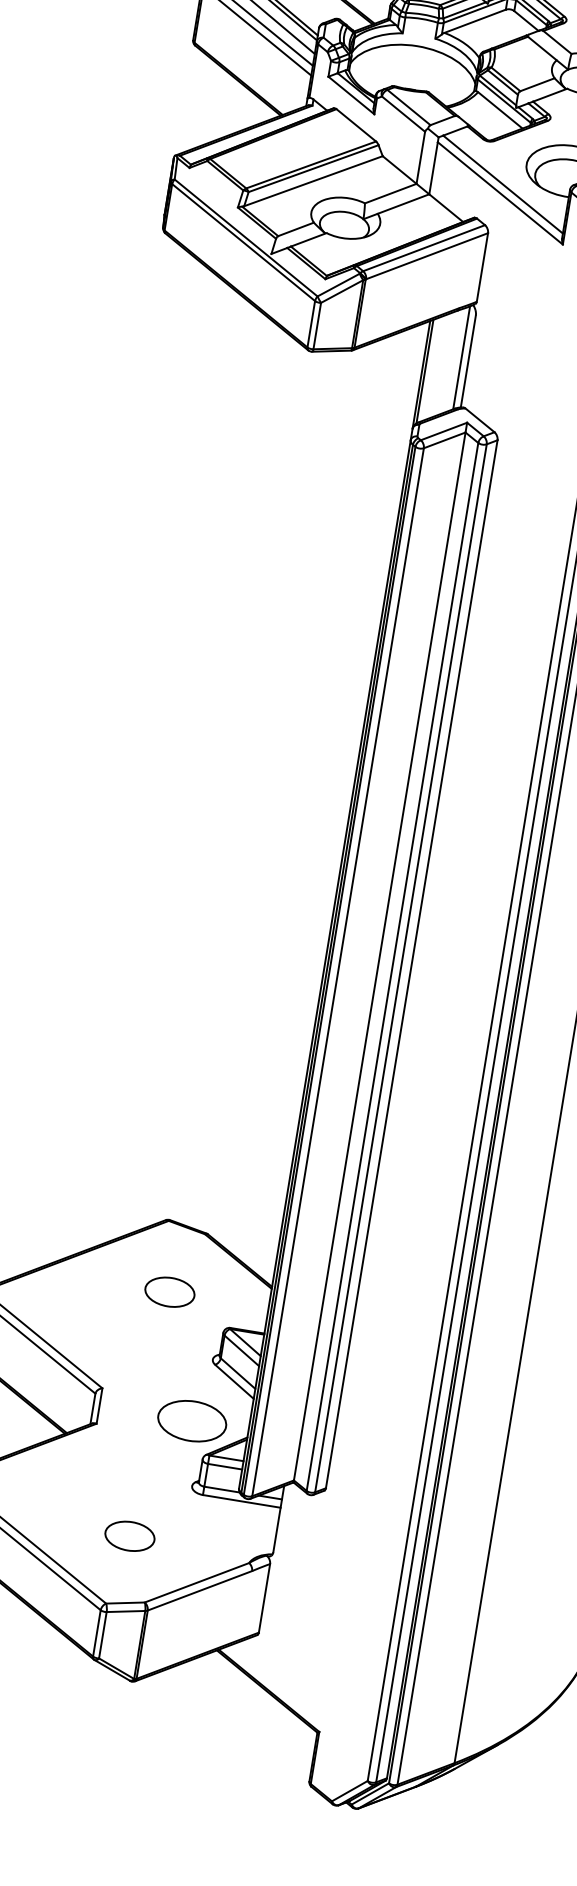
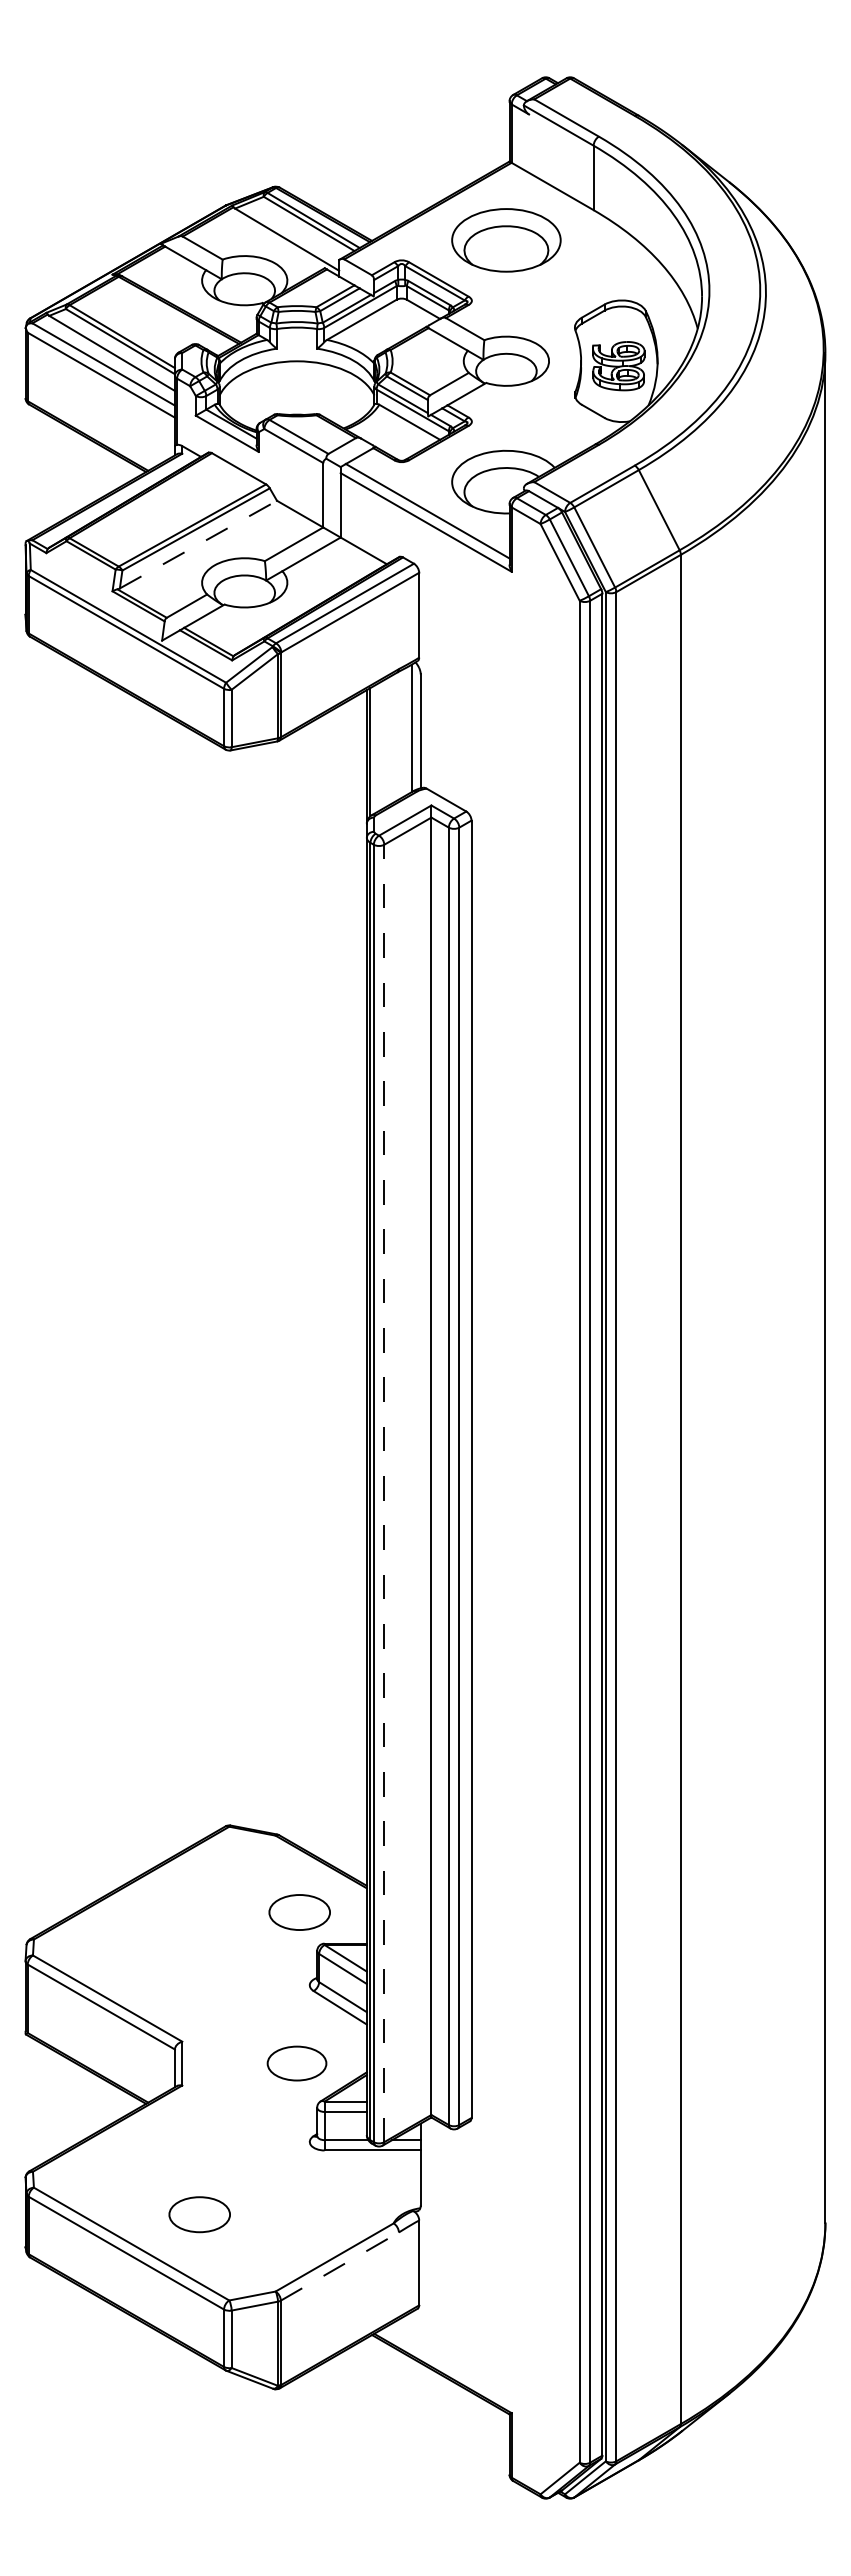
line: (313, 181) -> (198, 544), solid -> dashed
line: (338, 972) -> (384, 1493), solid -> dashed
part: (169, 1292) -> (299, 1912), moved
part: (191, 1421) -> (296, 2063), size x0.7
part: (129, 1536) -> (199, 2214), moved
line: (200, 1590) -> (340, 2266), solid -> dashed

